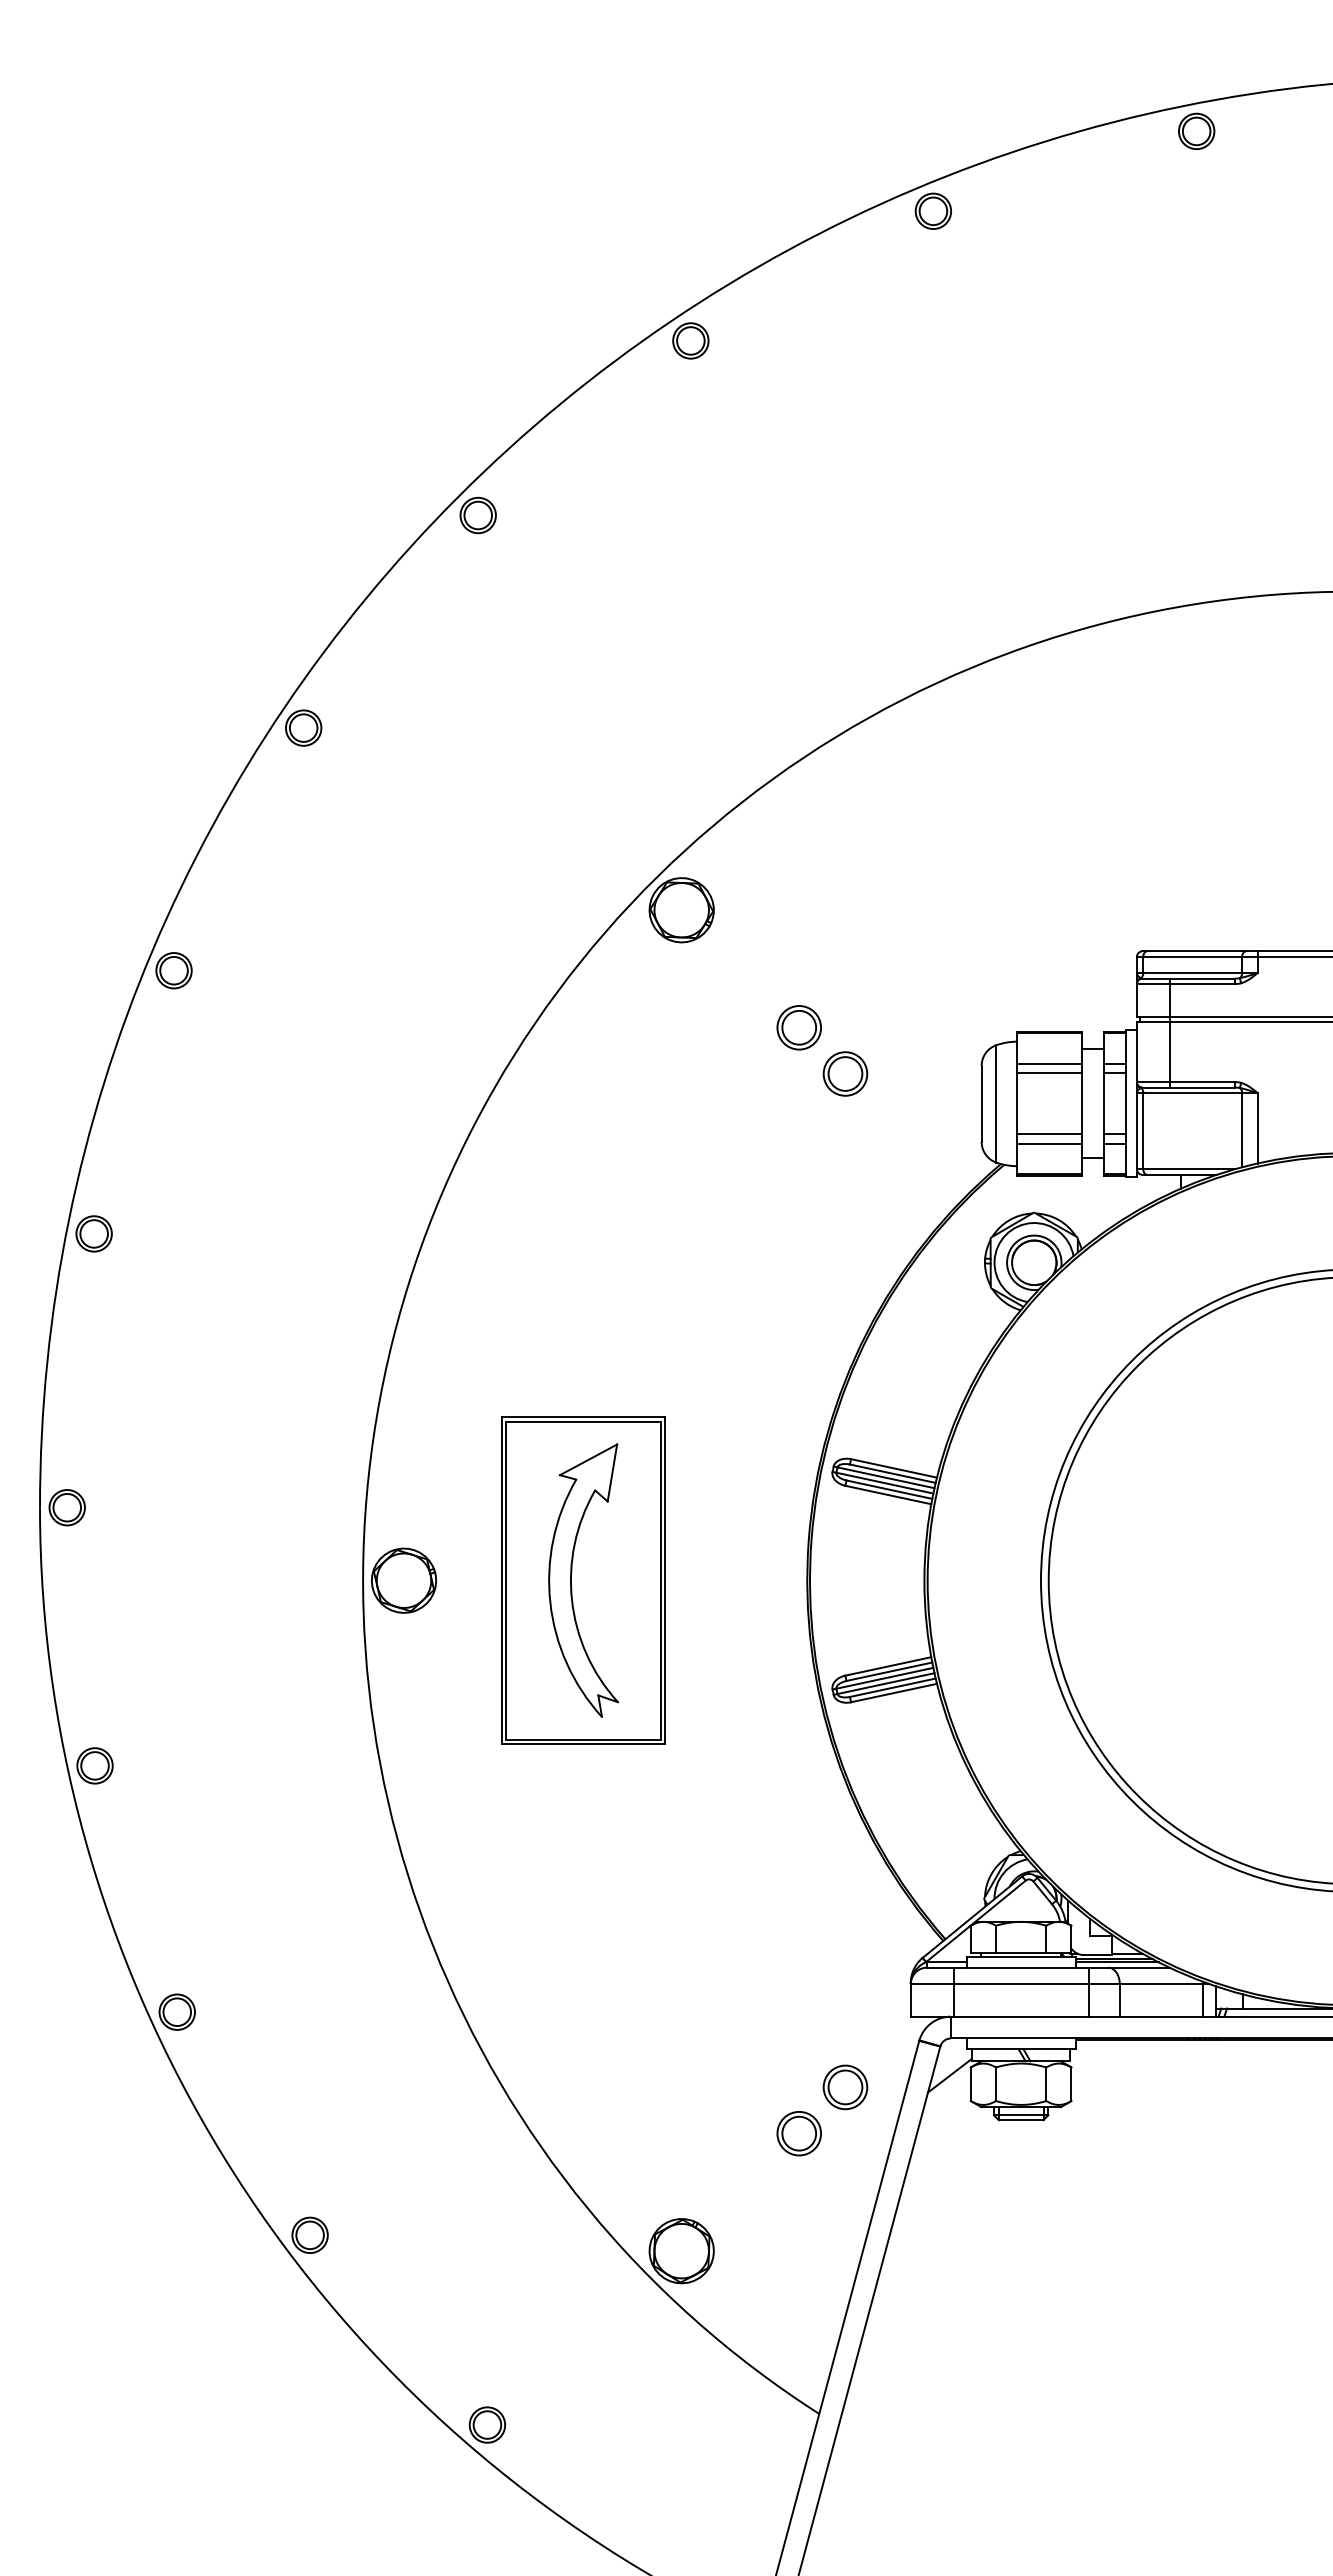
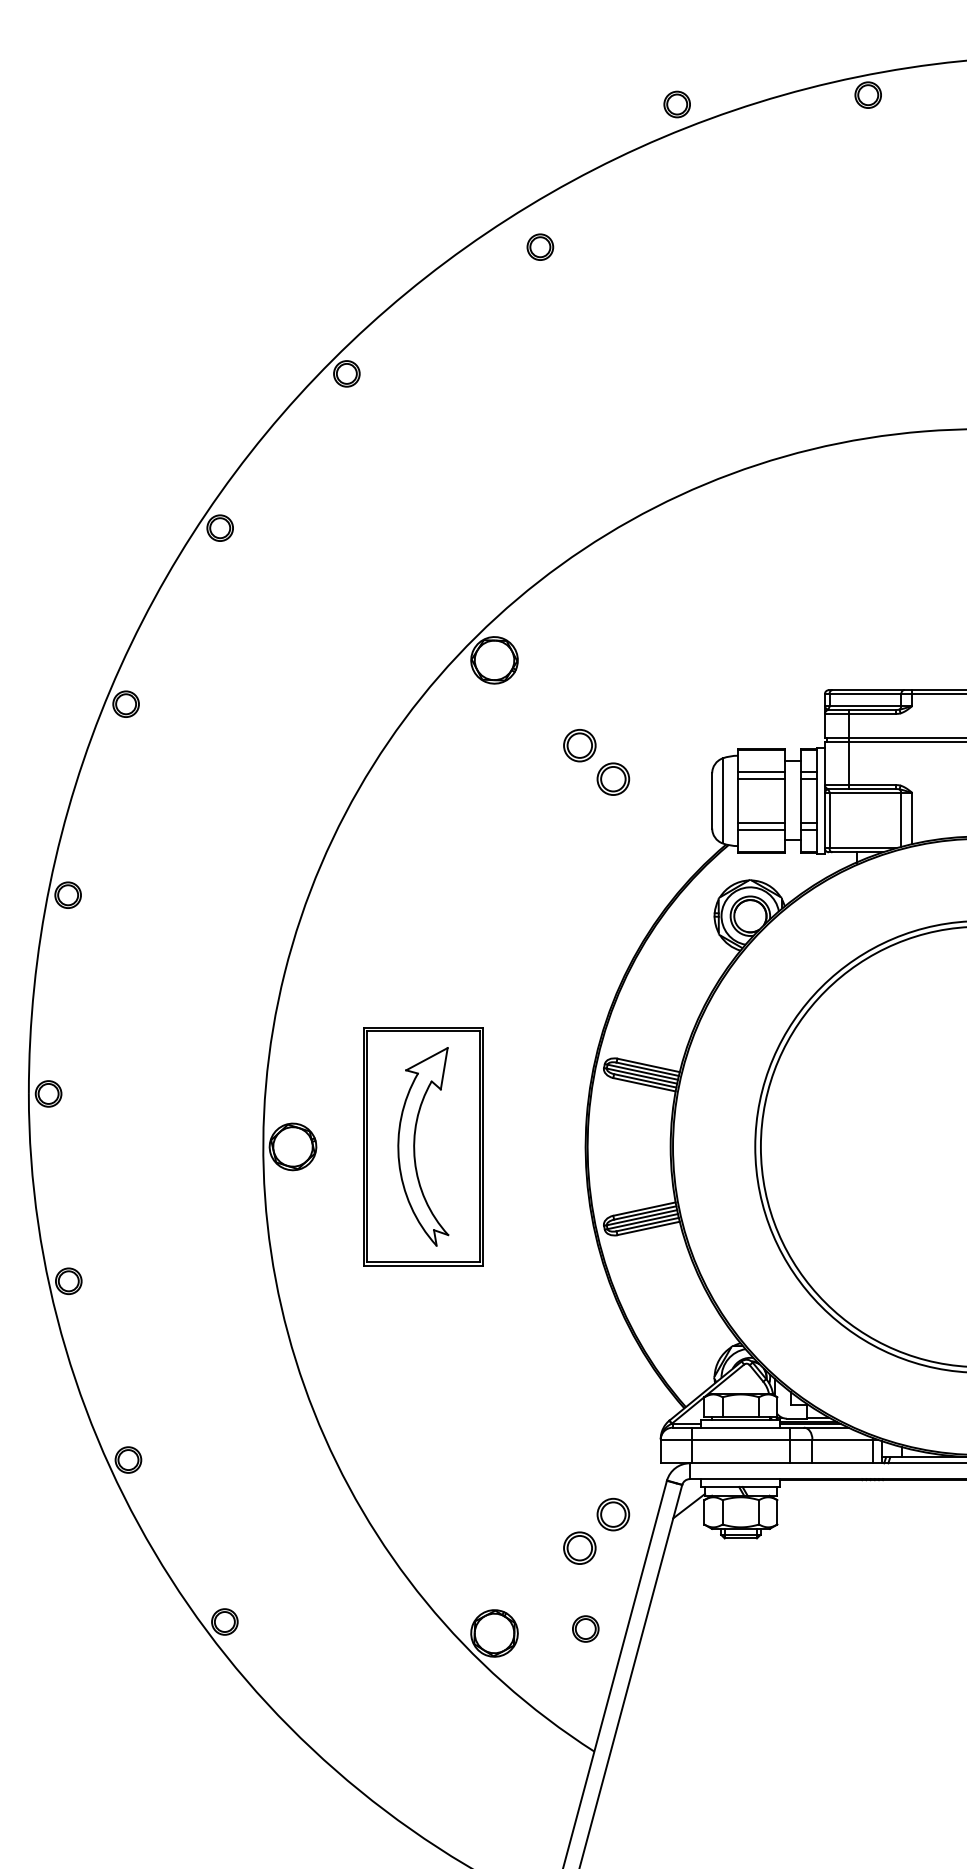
part: (932, 210) -> (676, 103), moved
part: (690, 340) -> (540, 246), moved
part: (486, 2424) -> (585, 1628), moved

